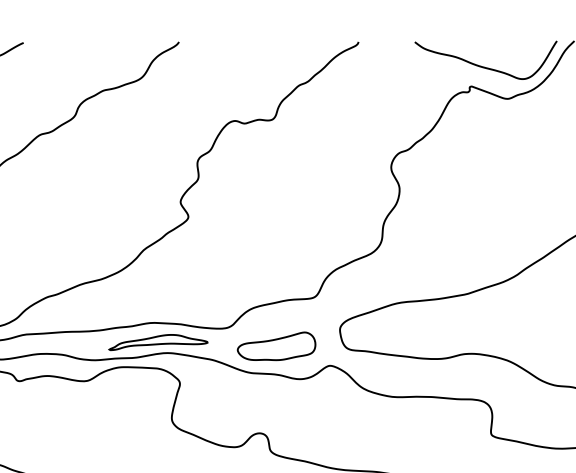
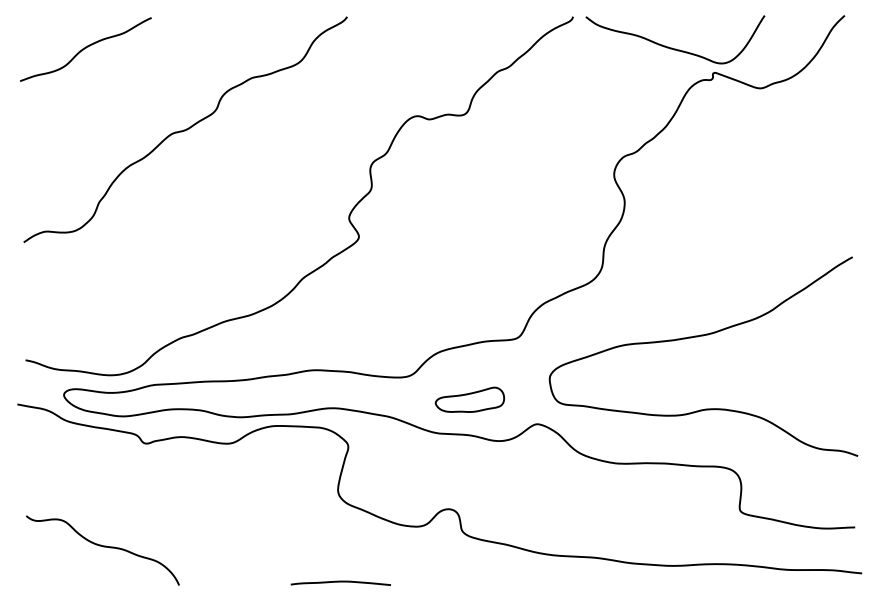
curve: (483, 66) -> (672, 47), moved
part: (157, 342) -> (320, 394), removed
part: (276, 346) -> (469, 399), size x0.7

